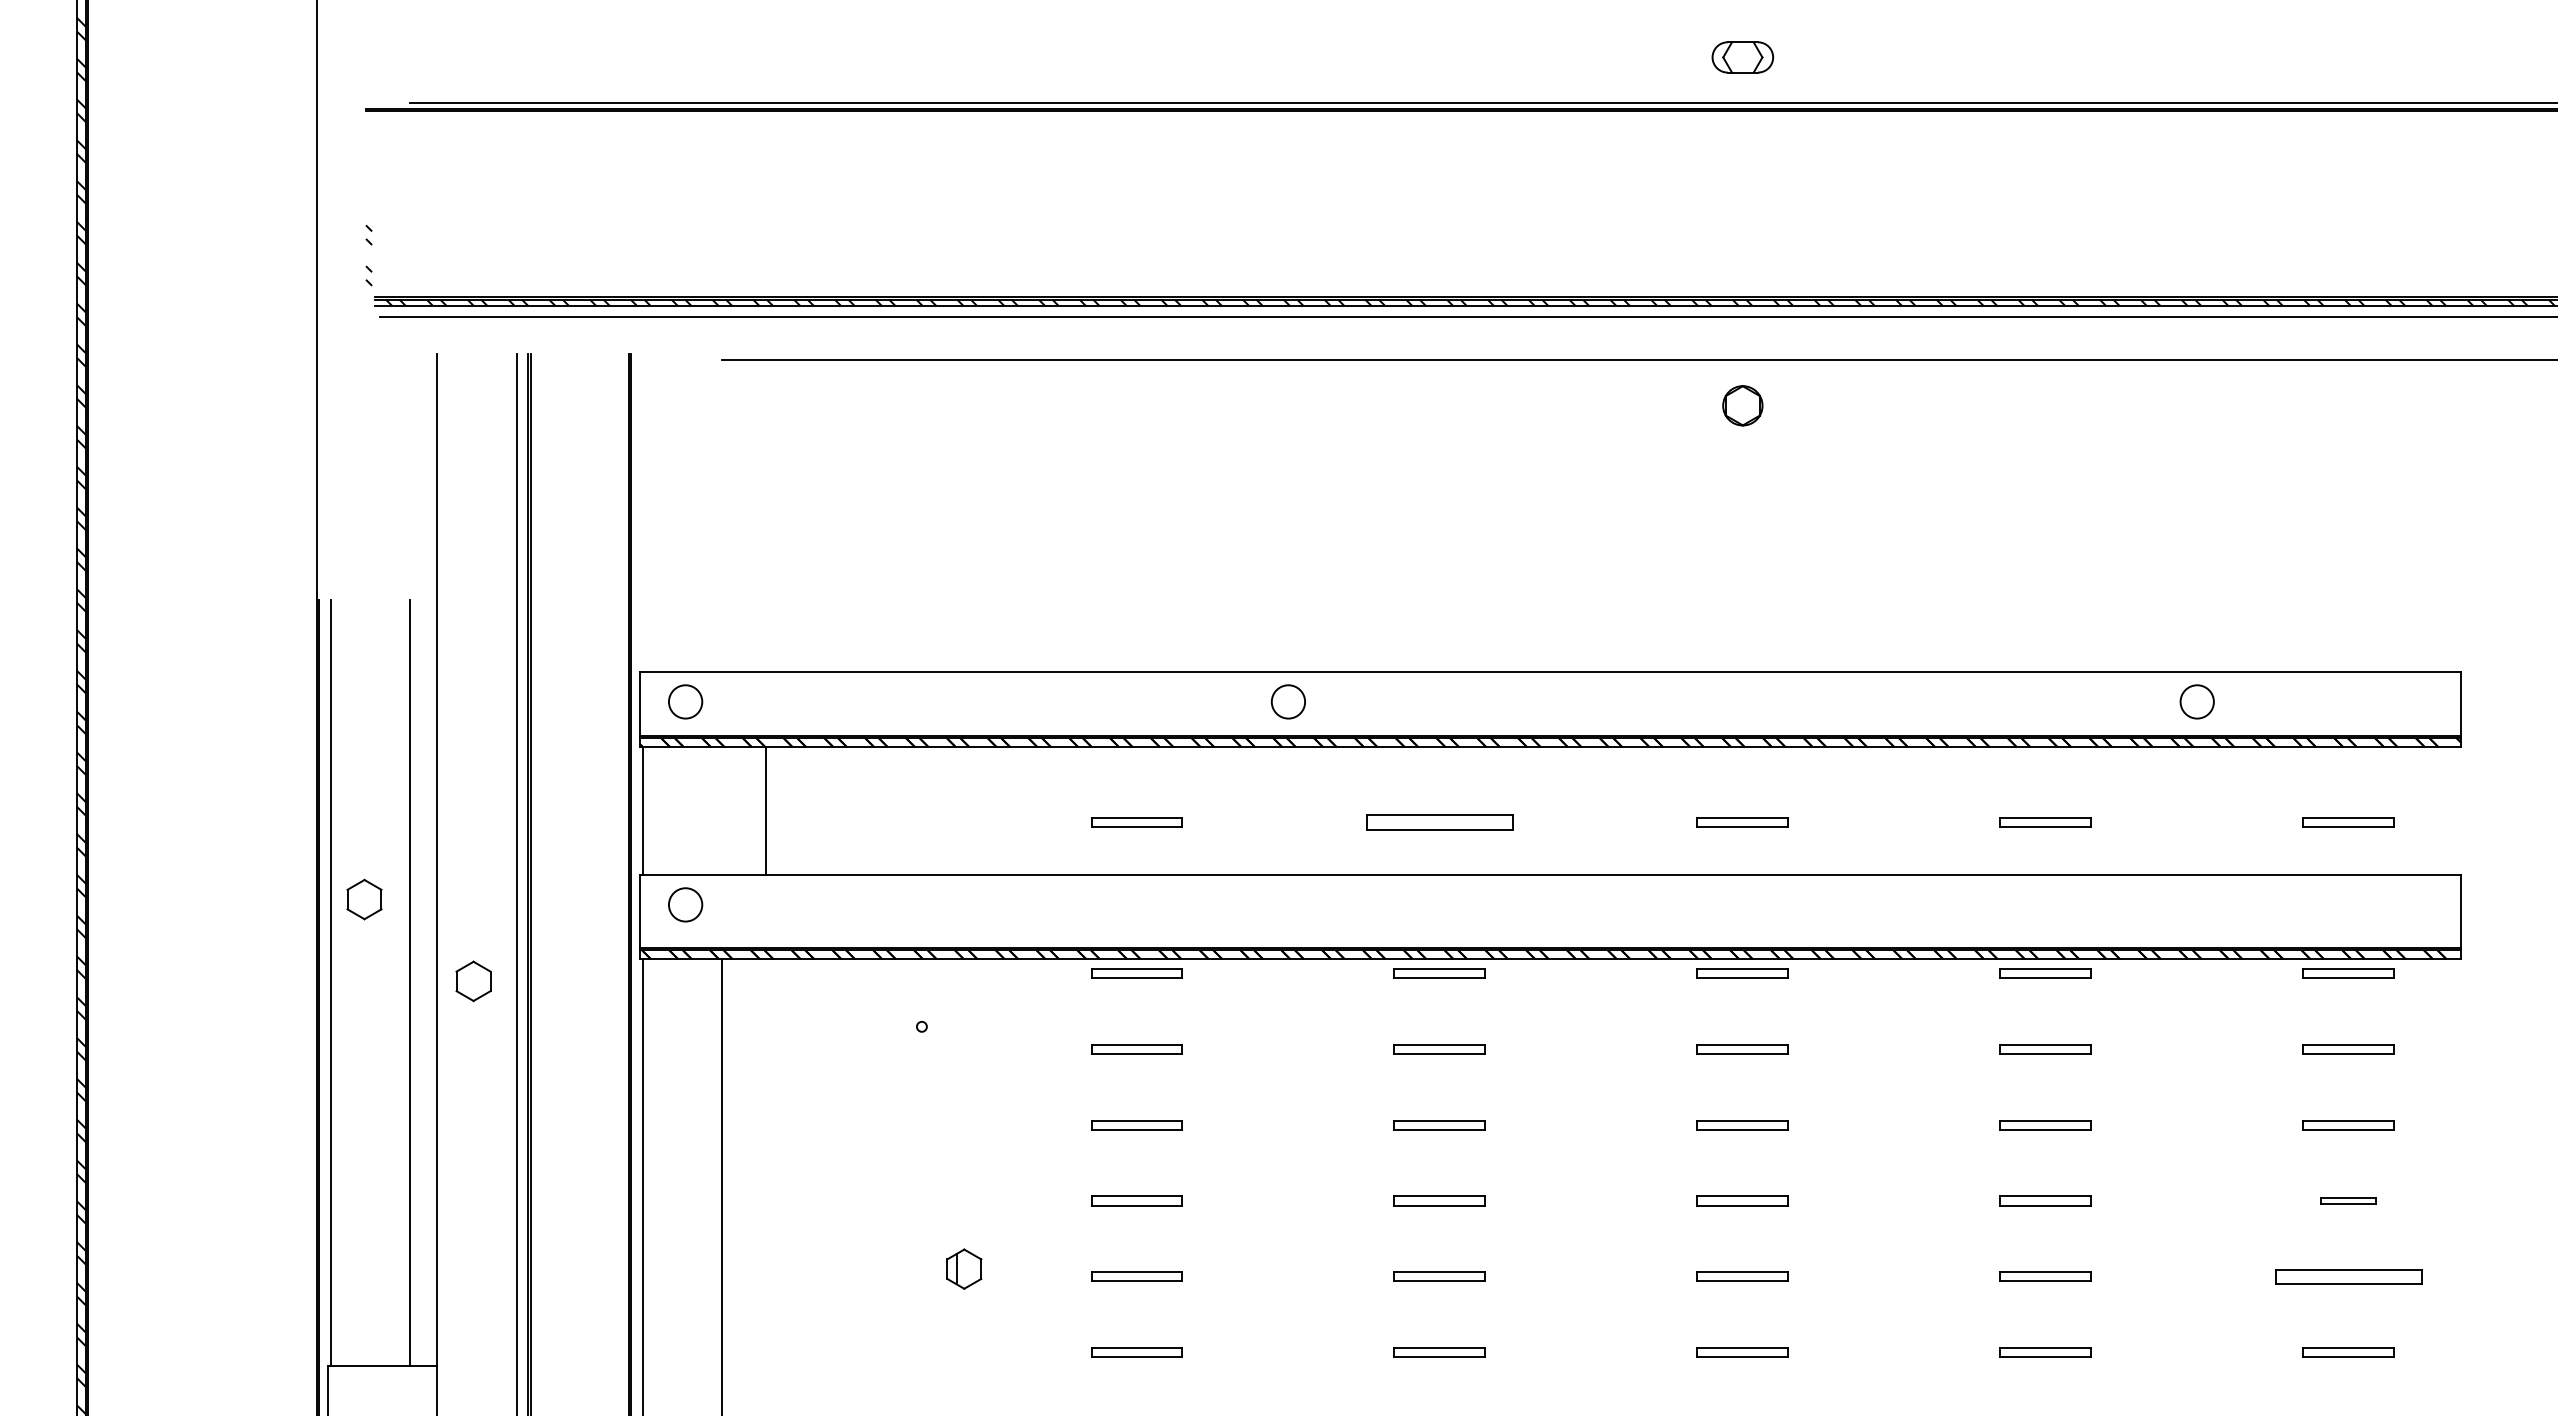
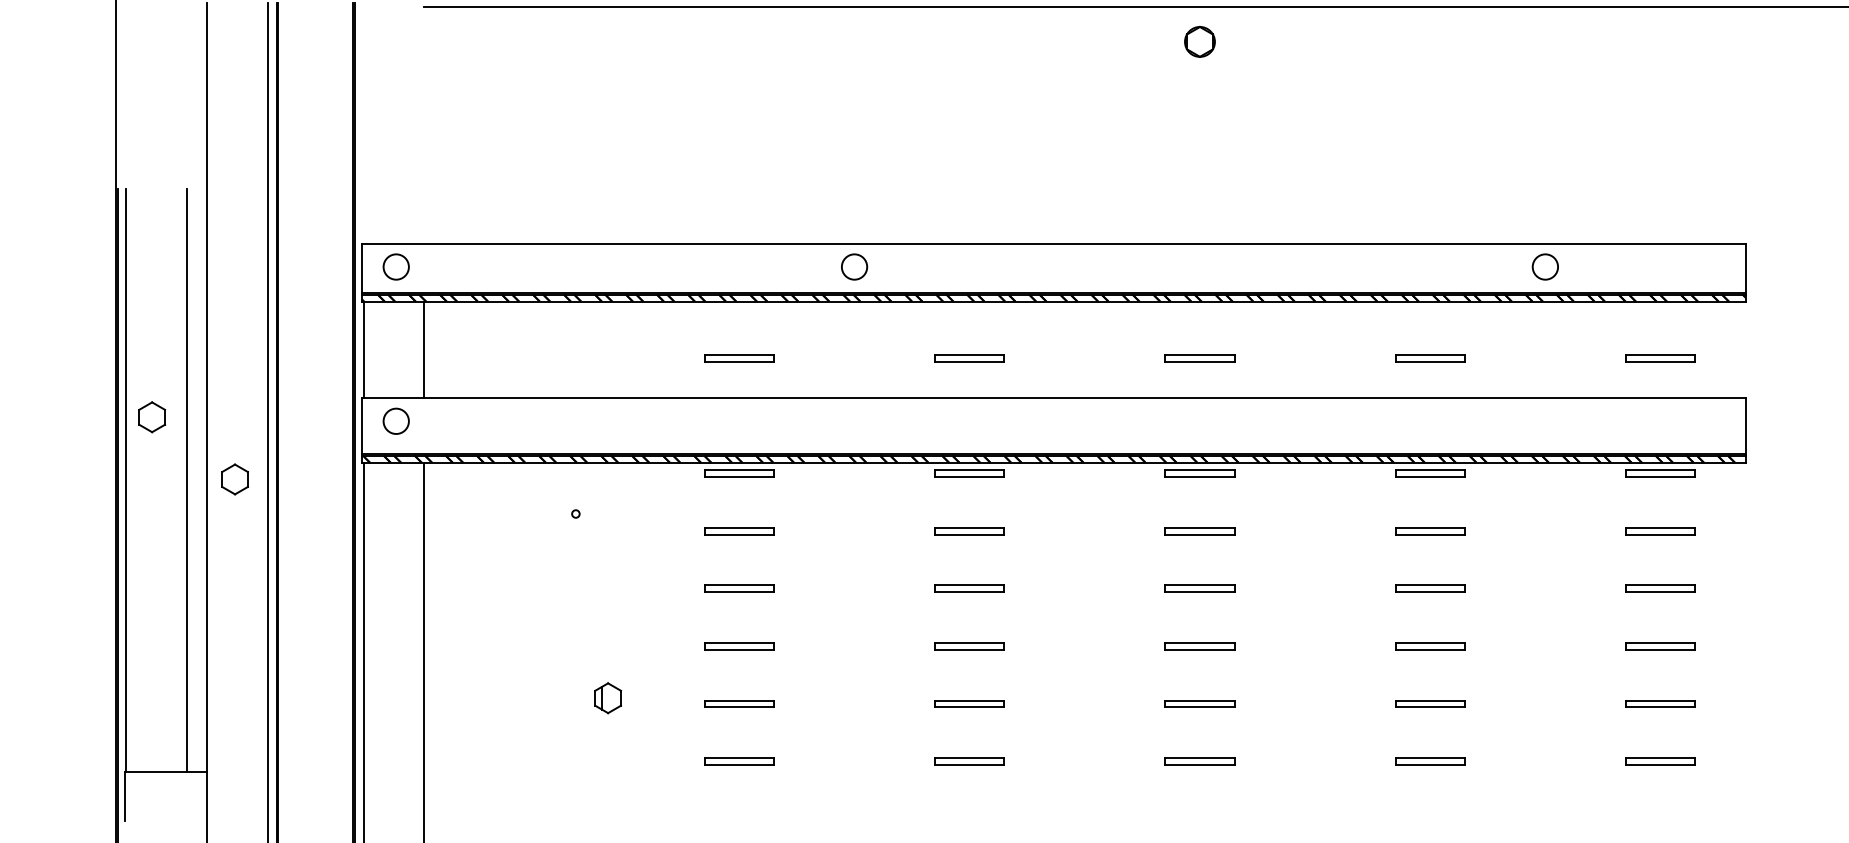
line: (765, 810) -> (423, 349), moved
part: (1439, 822) -> (969, 358), size x0.62
part: (2348, 1200) -> (1660, 646), size x1.67
part: (2348, 1276) -> (1660, 703), size x0.62

